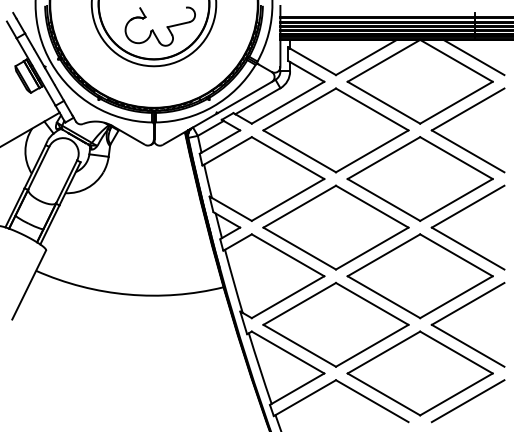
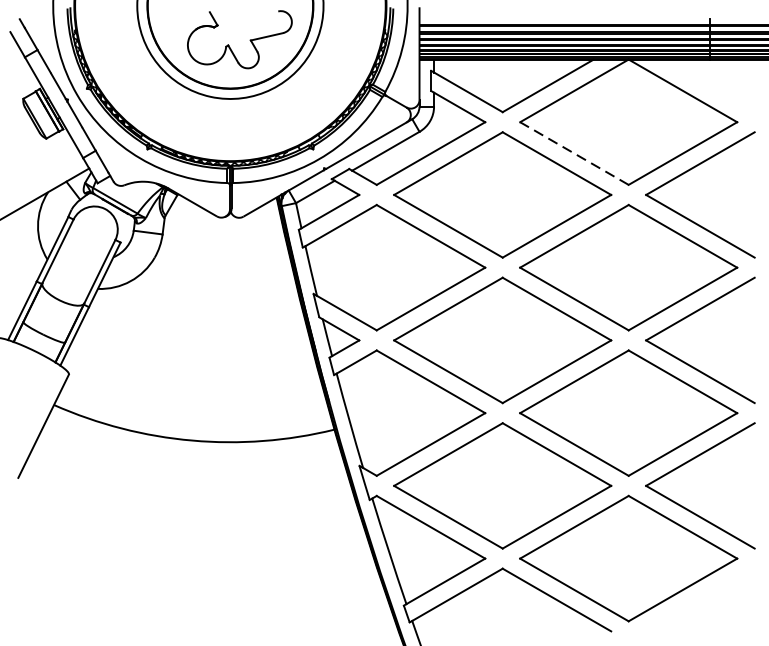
line: (473, 57) -> (708, 85), removed
line: (383, 102) -> (573, 153), solid -> dashed
line: (467, 401) -> (699, 600), removed

